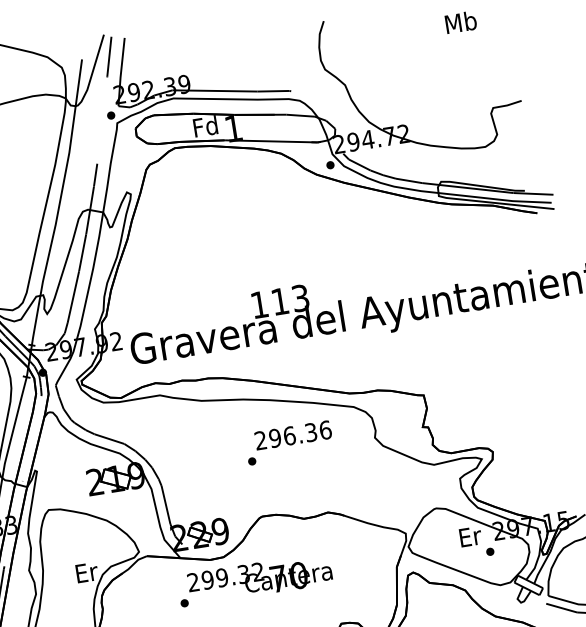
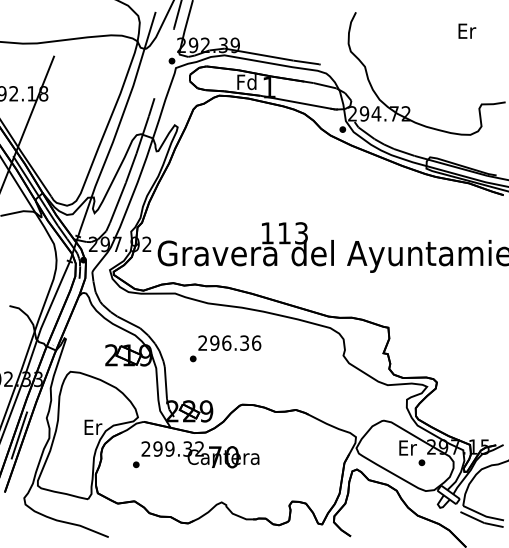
text: (460, 22) -> (466, 31), Mb -> Er
text: (289, 442) -> (225, 348), moved
text: (255, 579) -> (196, 454), moved

